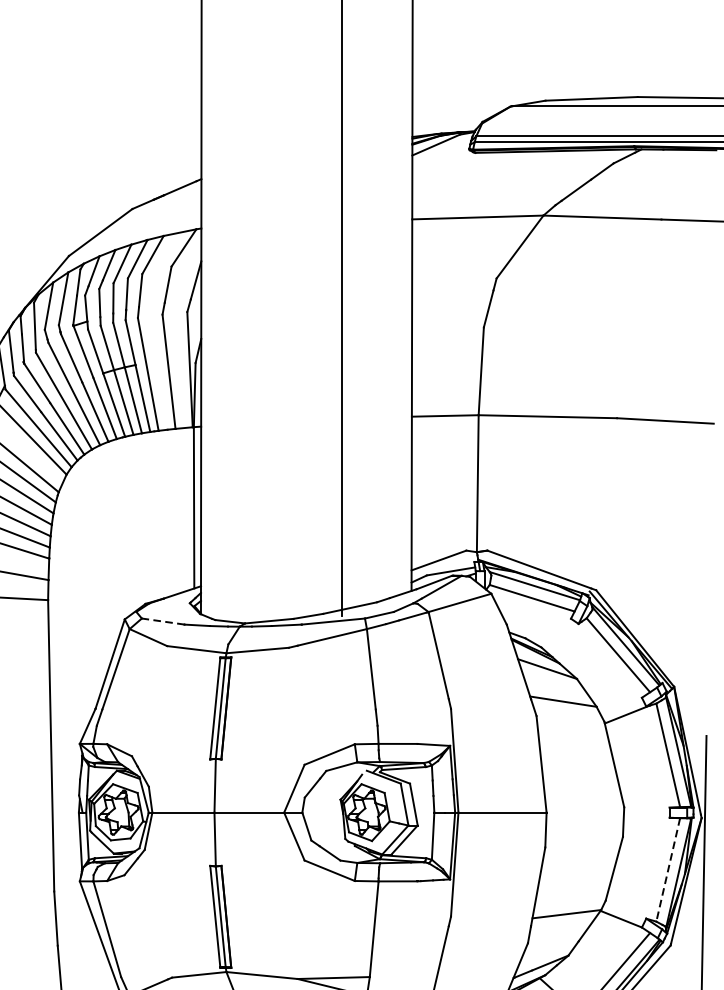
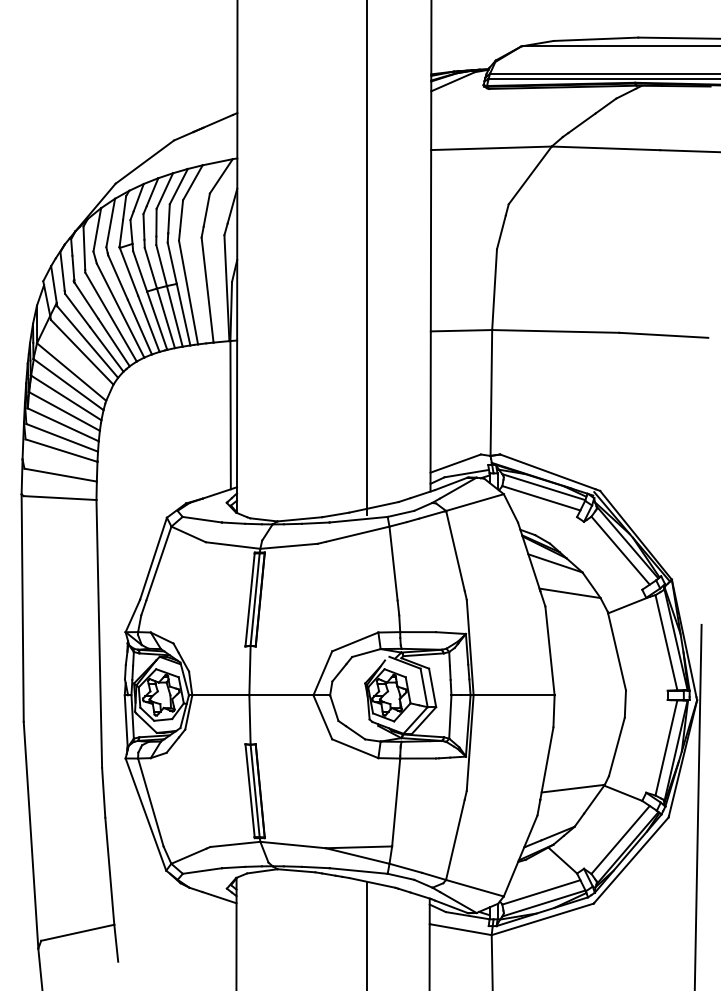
line: (163, 621) -> (202, 519), dashed -> solid
line: (668, 869) -> (666, 747), dashed -> solid

